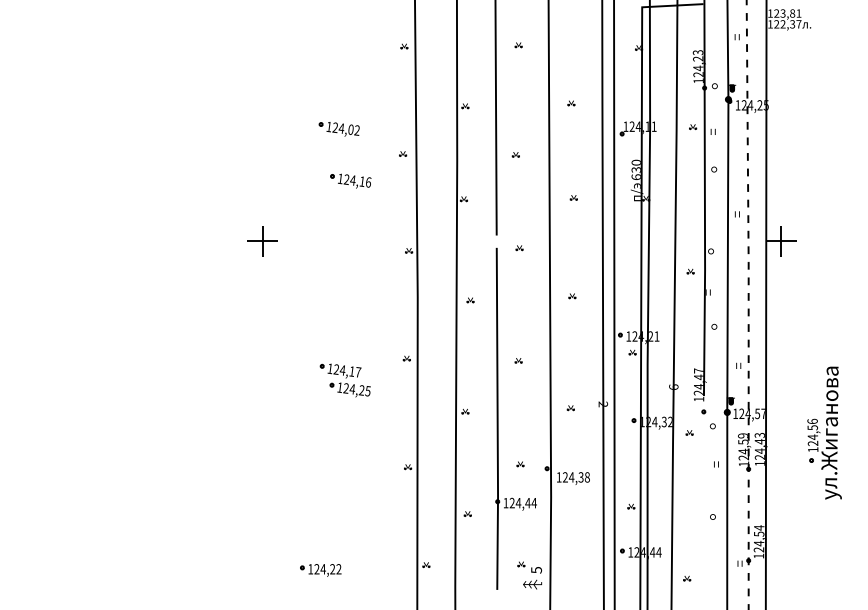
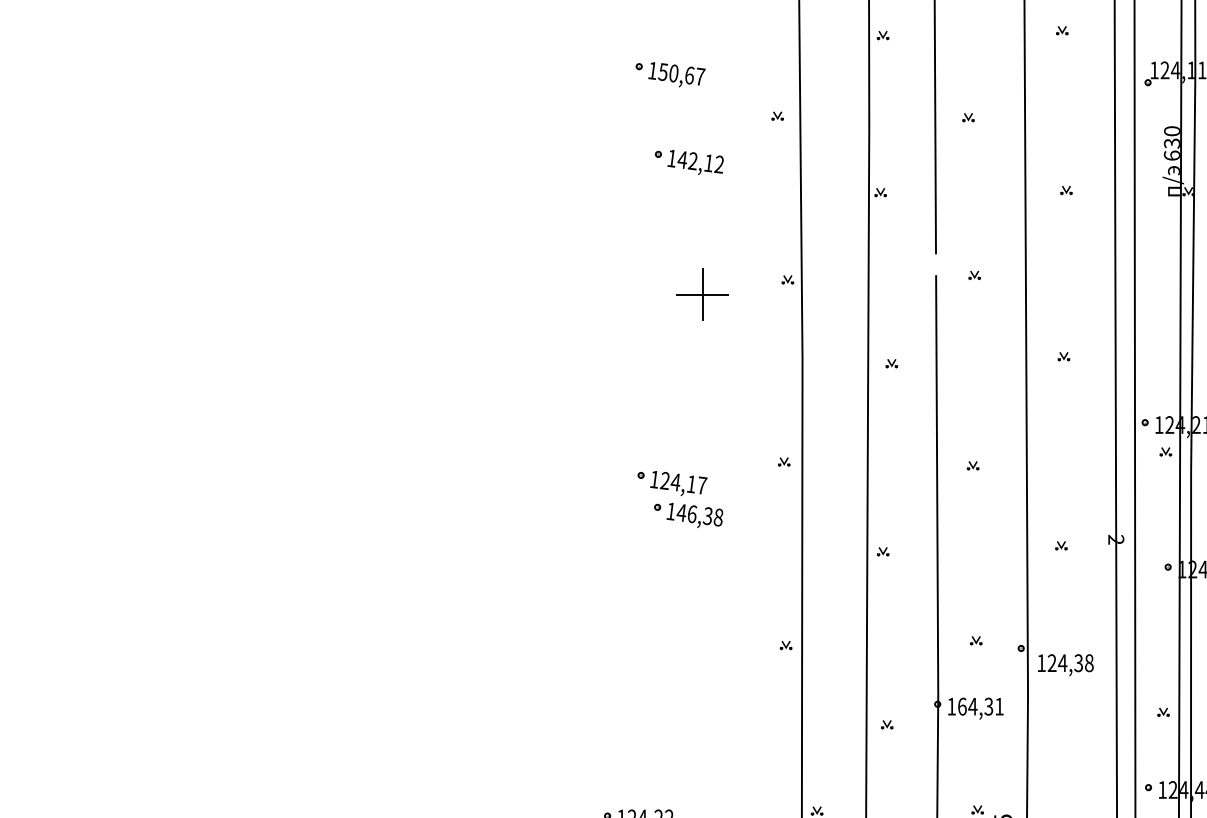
text: (346, 128) -> (682, 73), 124,02 -> 150,67
text: (357, 180) -> (700, 161), 124,16 -> 142,12
part: (262, 241) -> (702, 294), moved
text: (356, 389) -> (699, 514), 124,25 -> 146,38
text: (522, 502) -> (979, 705), 124,44 -> 164,31

